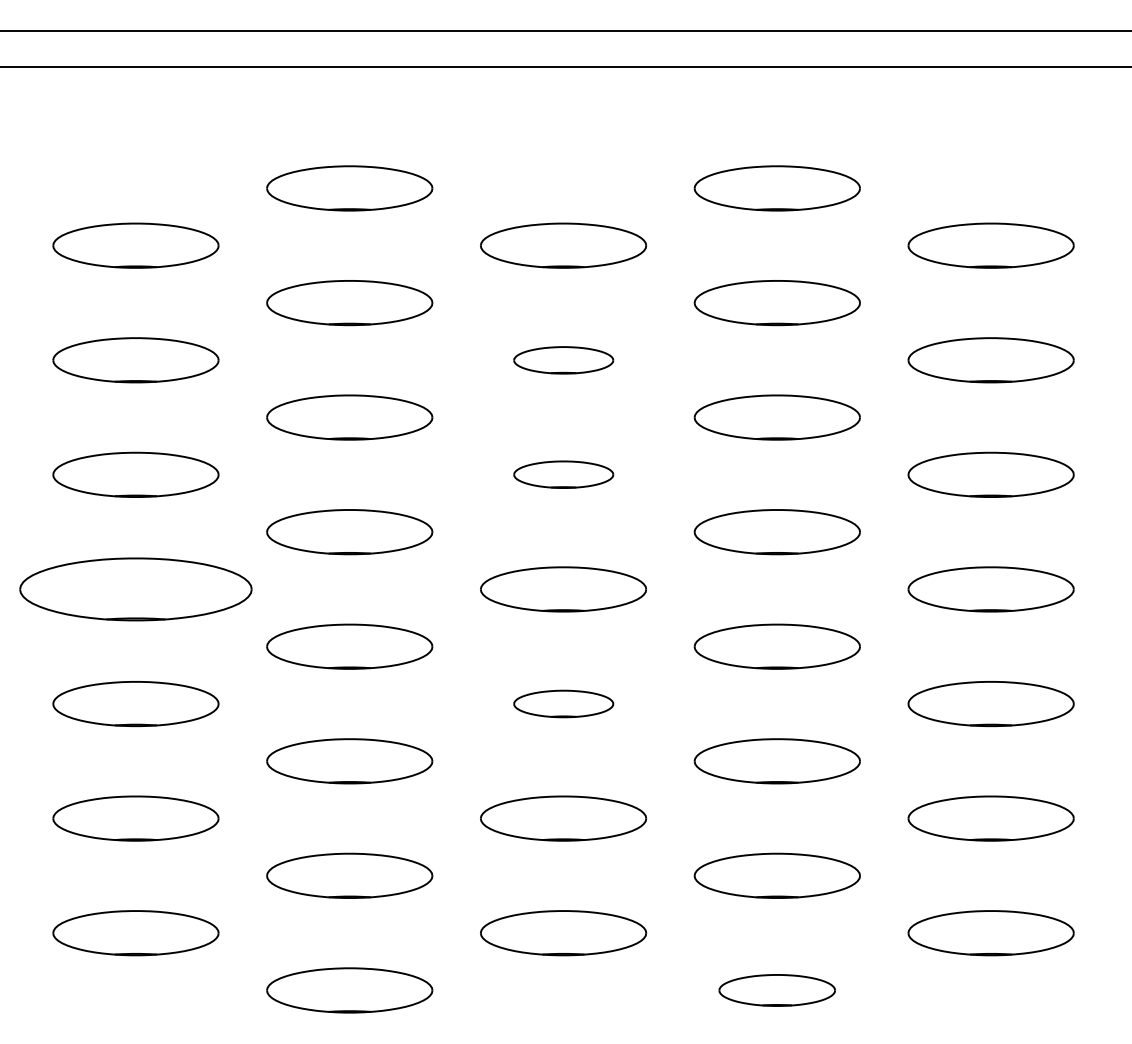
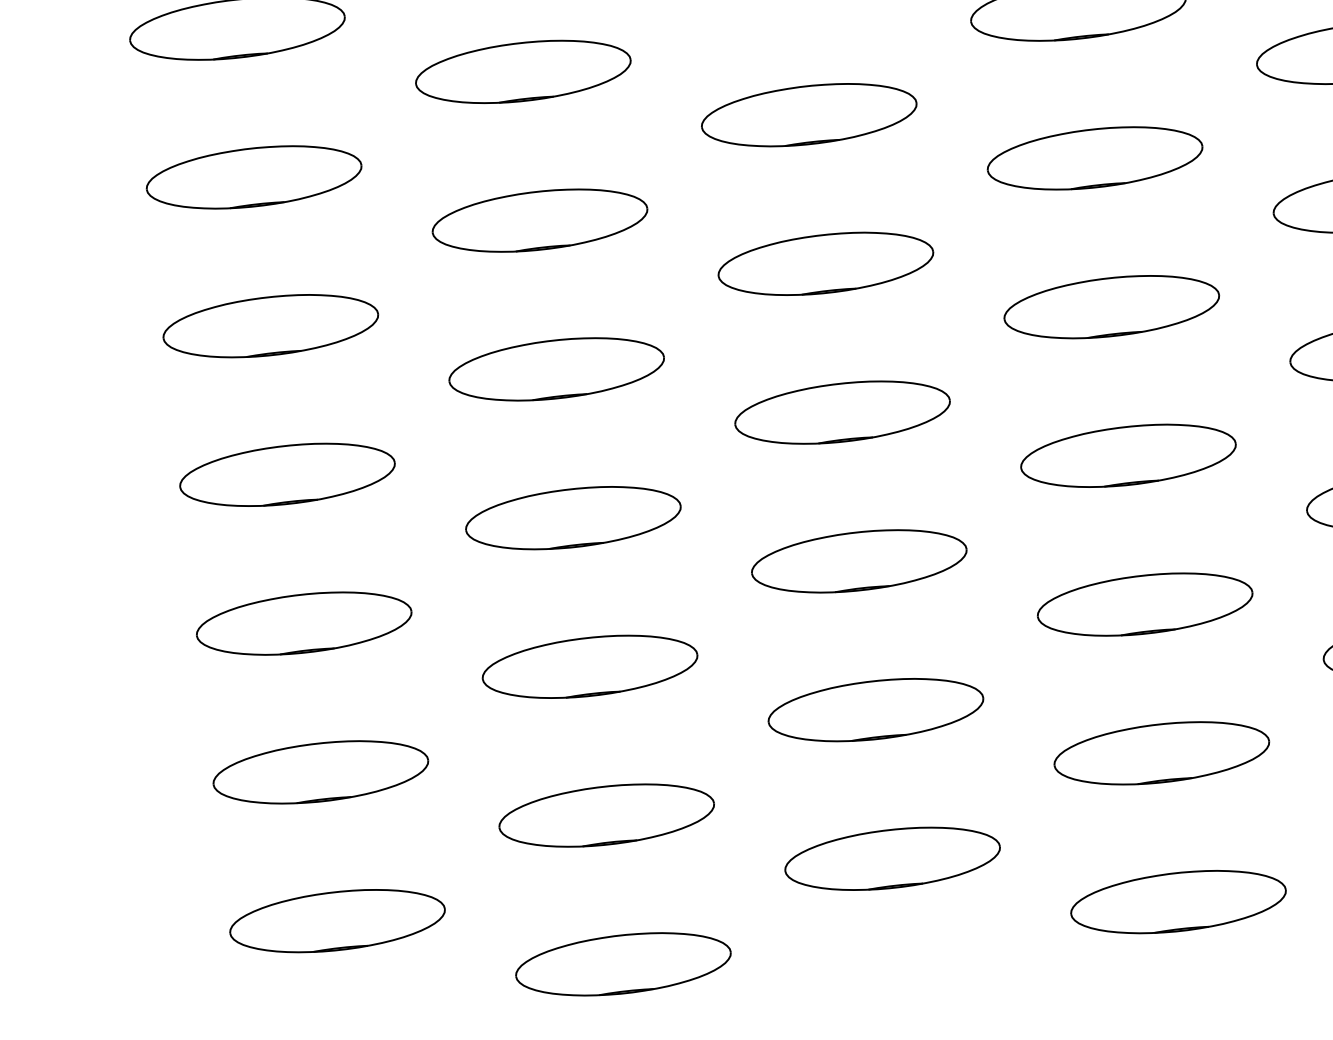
part: (563, 360) -> (809, 115), size x1.67
part: (563, 474) -> (825, 263), size x1.67
part: (135, 589) -> (286, 475), size x0.71
part: (563, 703) -> (859, 560), size x1.67
part: (776, 990) -> (1177, 902), size x1.43

